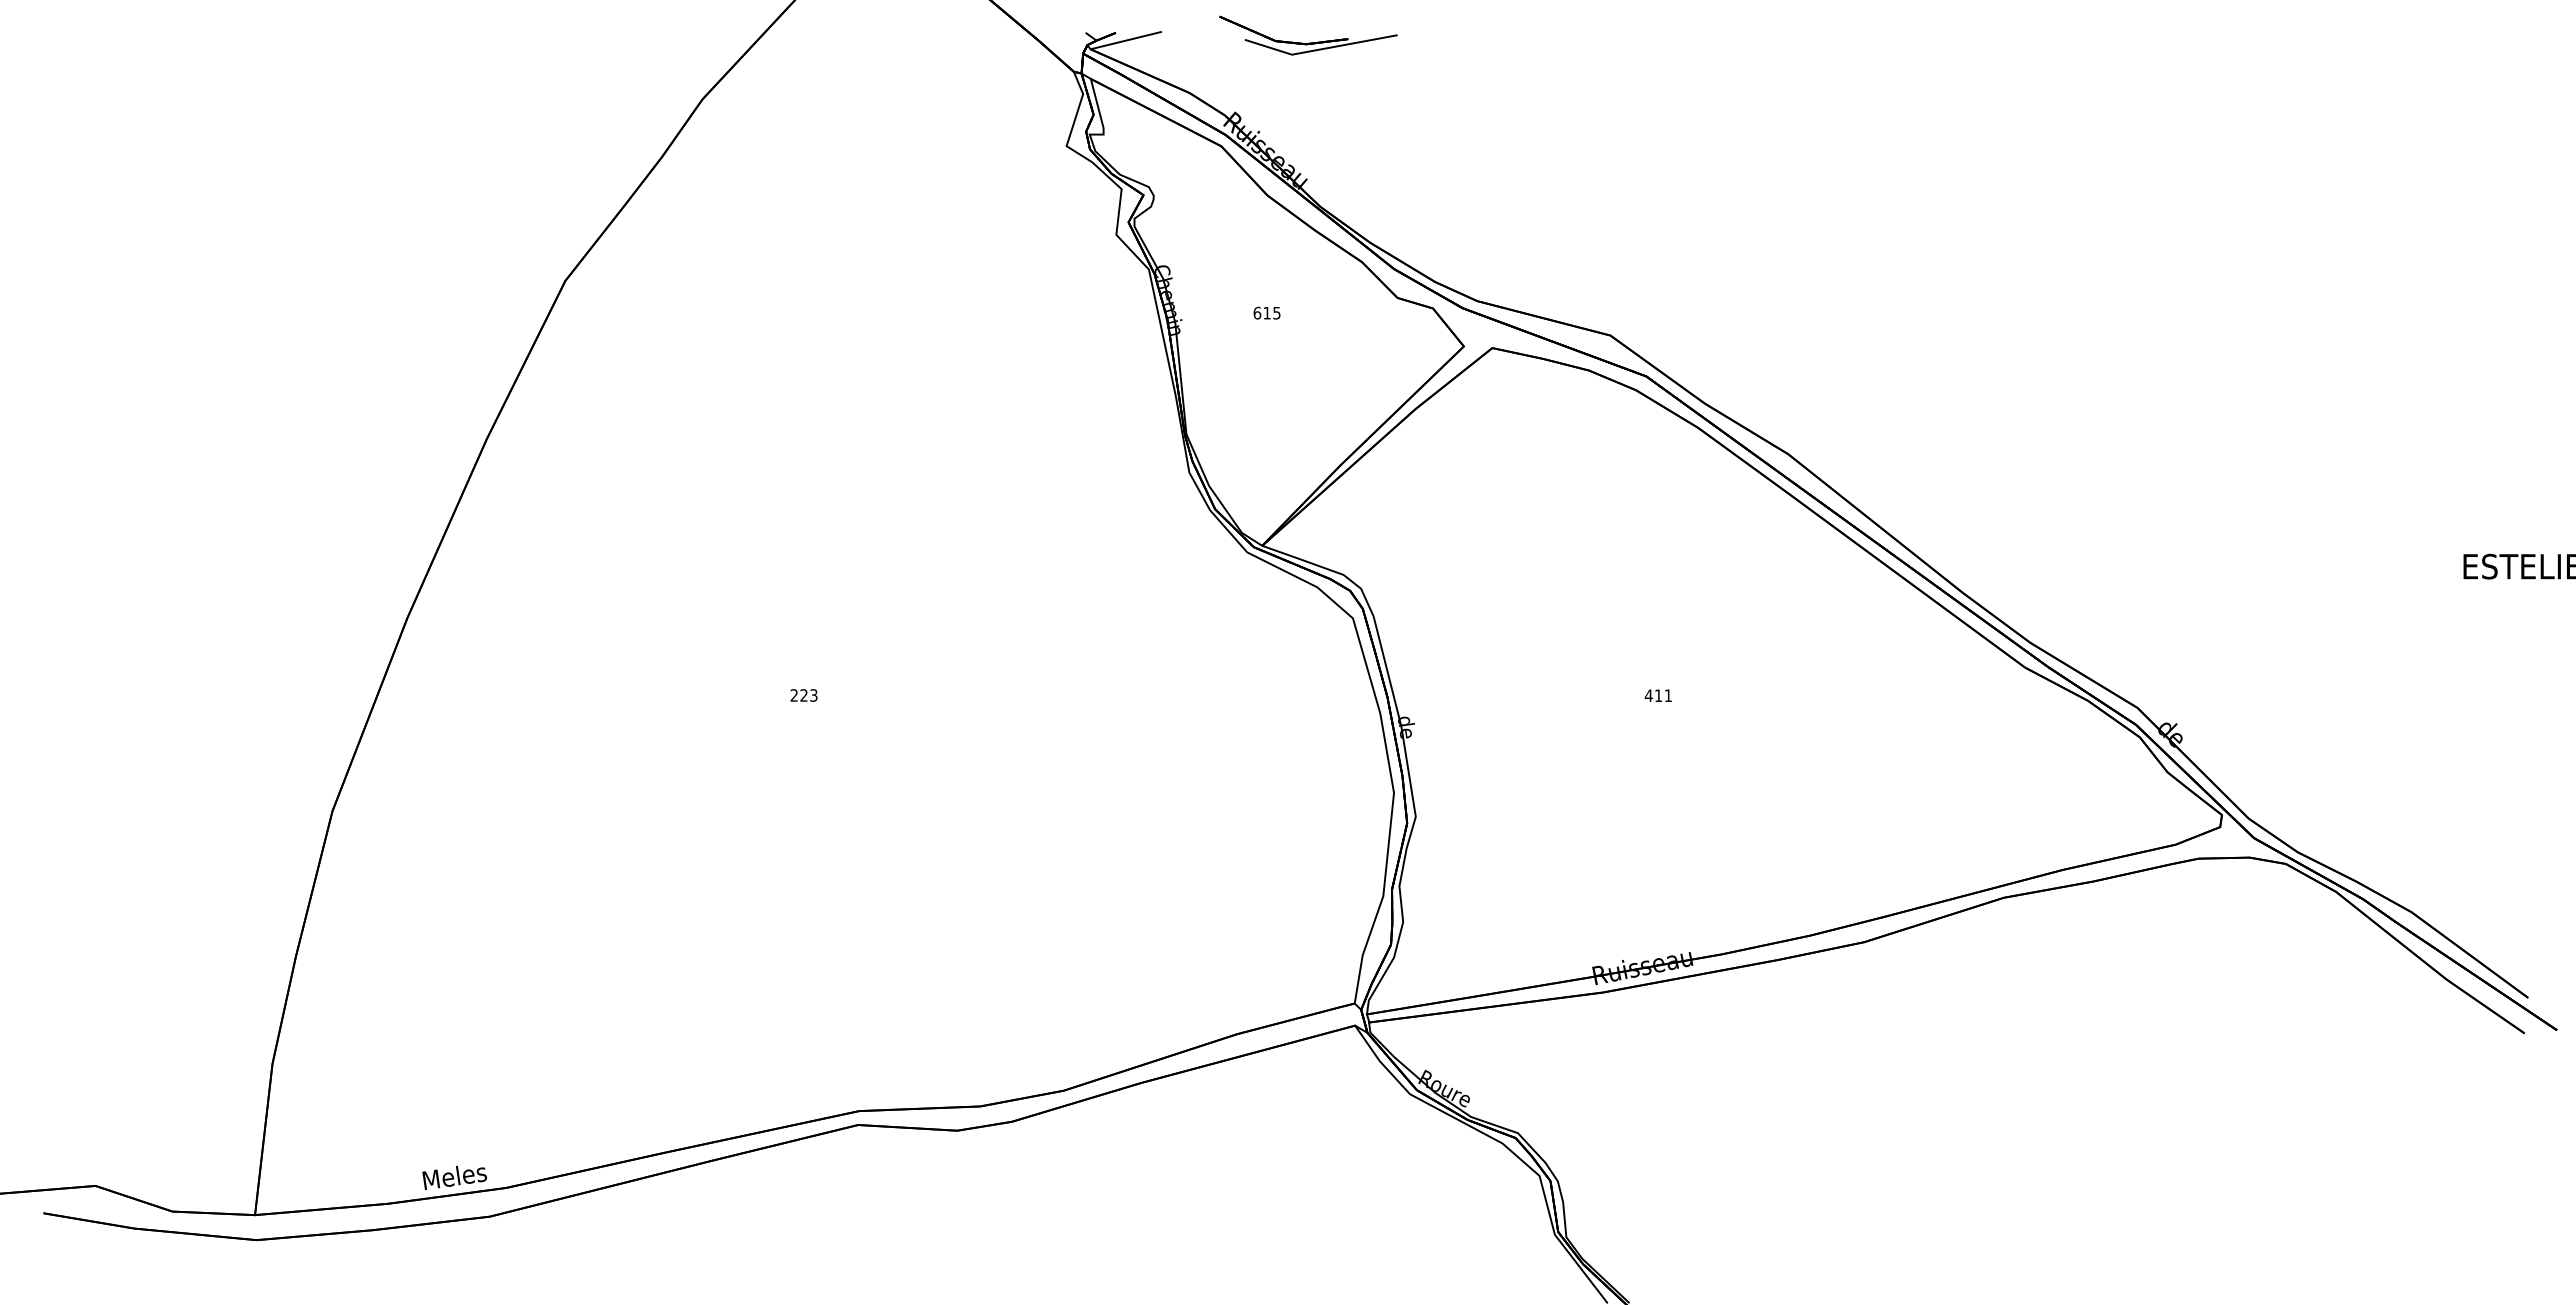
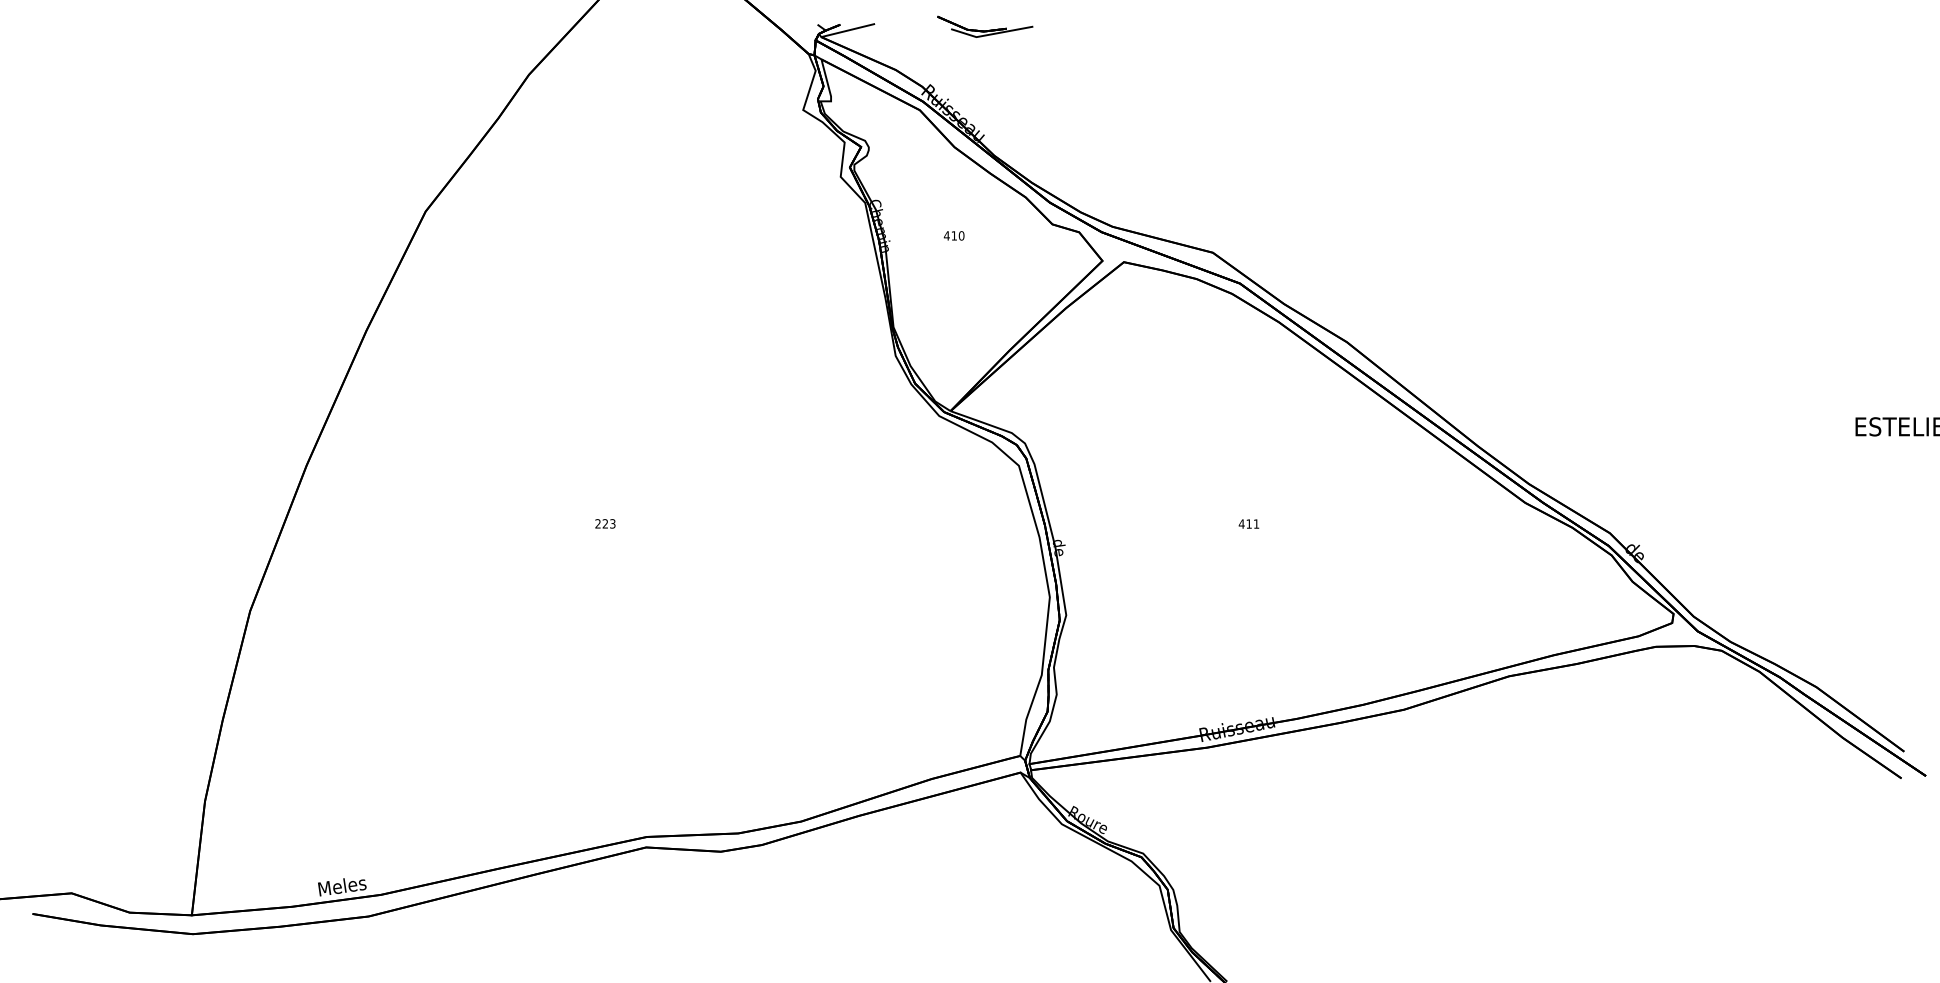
part: (1307, 35) -> (984, 26), size x0.71
text: (1266, 312) -> (953, 235), 615 -> 410

